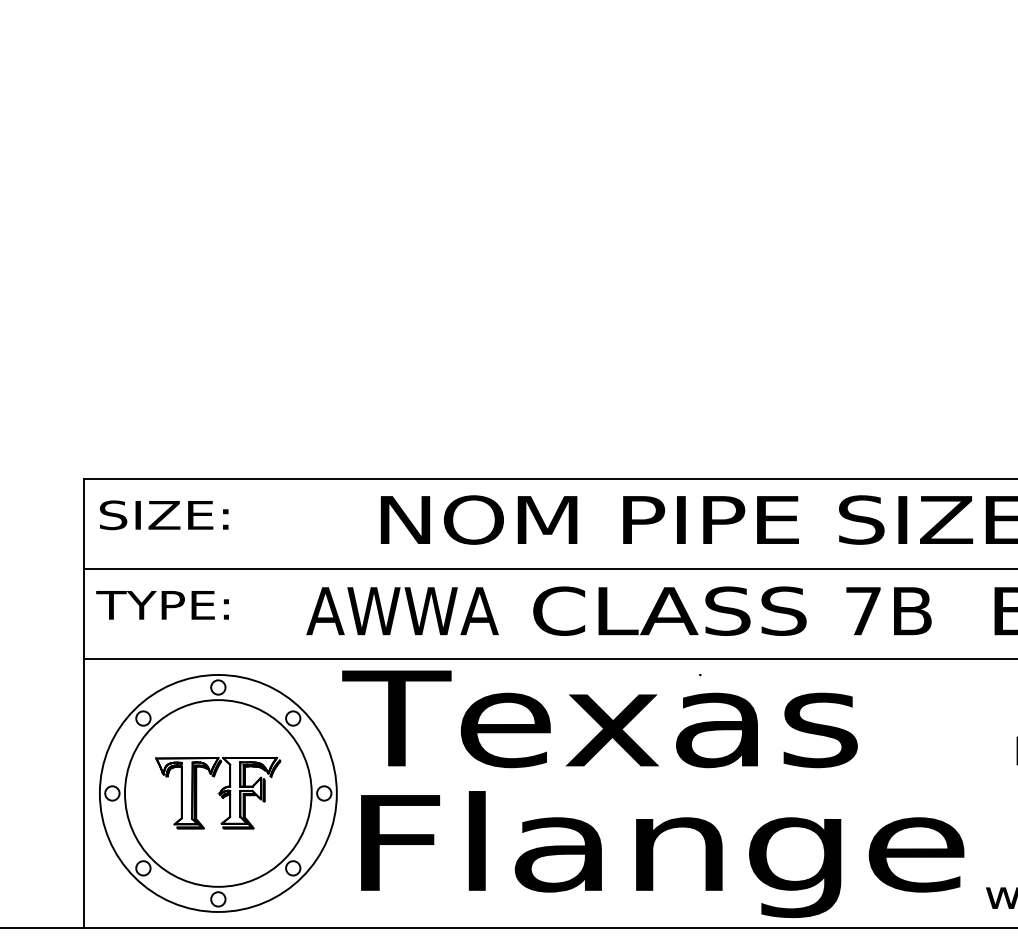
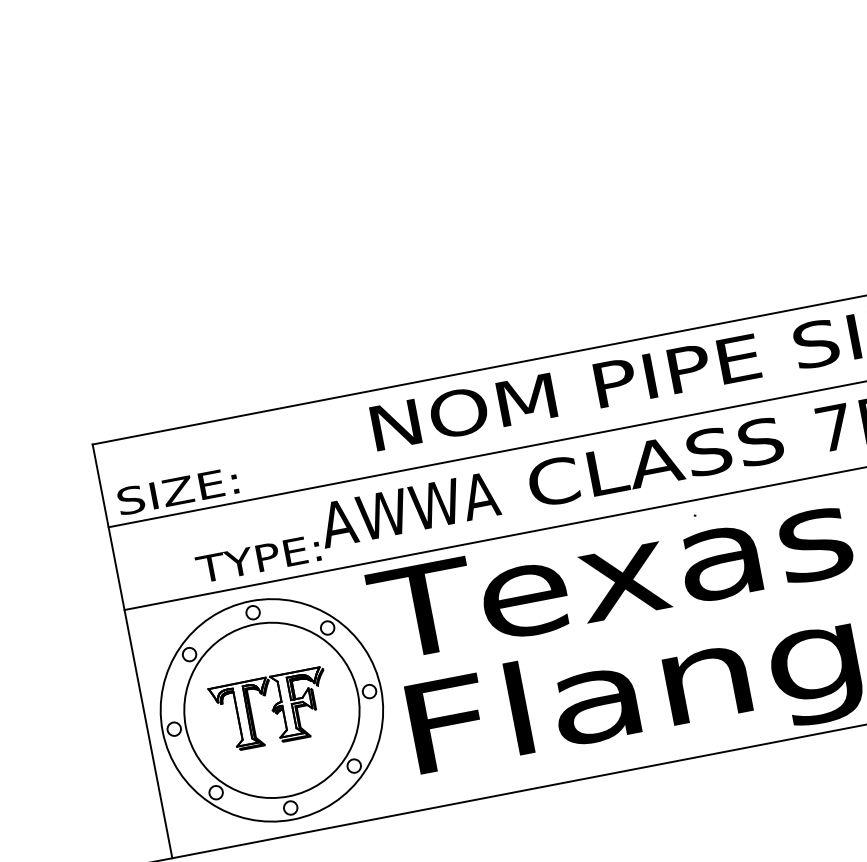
text: (163, 515) -> (177, 491), moved
text: (162, 605) -> (258, 559), moved

